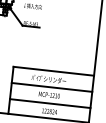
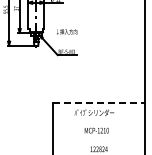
line: (54, 70) -> (99, 102), solid -> dashed
line: (51, 87) -> (98, 121), removed
line: (49, 103) -> (98, 140), removed

